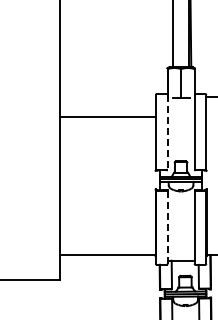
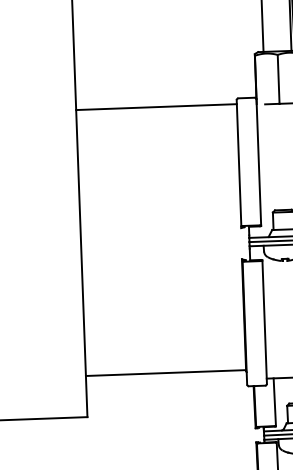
line: (107, 117) -> (155, 107), moved
line: (167, 132) -> (258, 162), dashed -> solid
line: (167, 227) -> (264, 322), dashed -> solid

